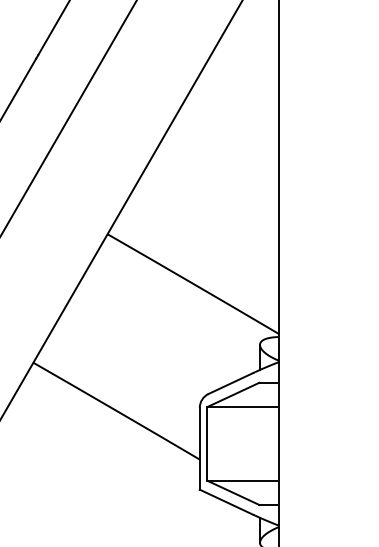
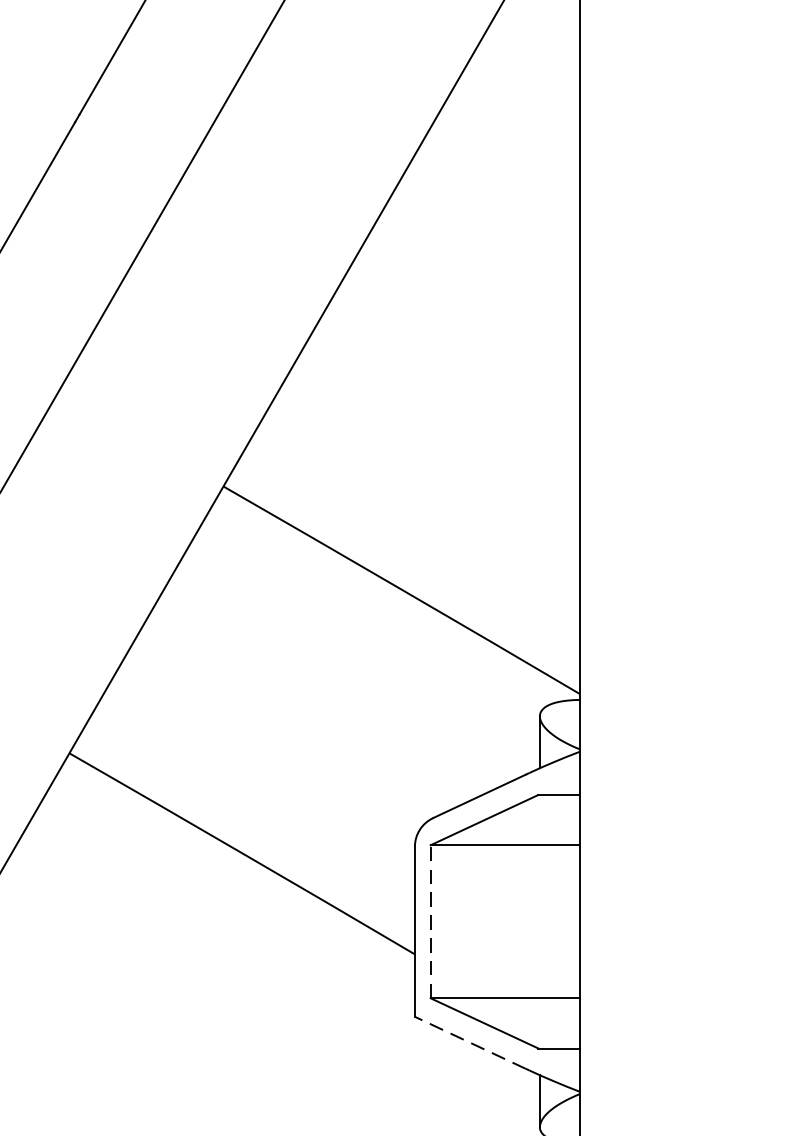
line: (207, 443) -> (430, 920), solid -> dashed
line: (226, 502) -> (470, 1043), solid -> dashed

